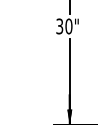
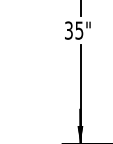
text: (68, 26) -> (78, 30), 30" -> 35"

